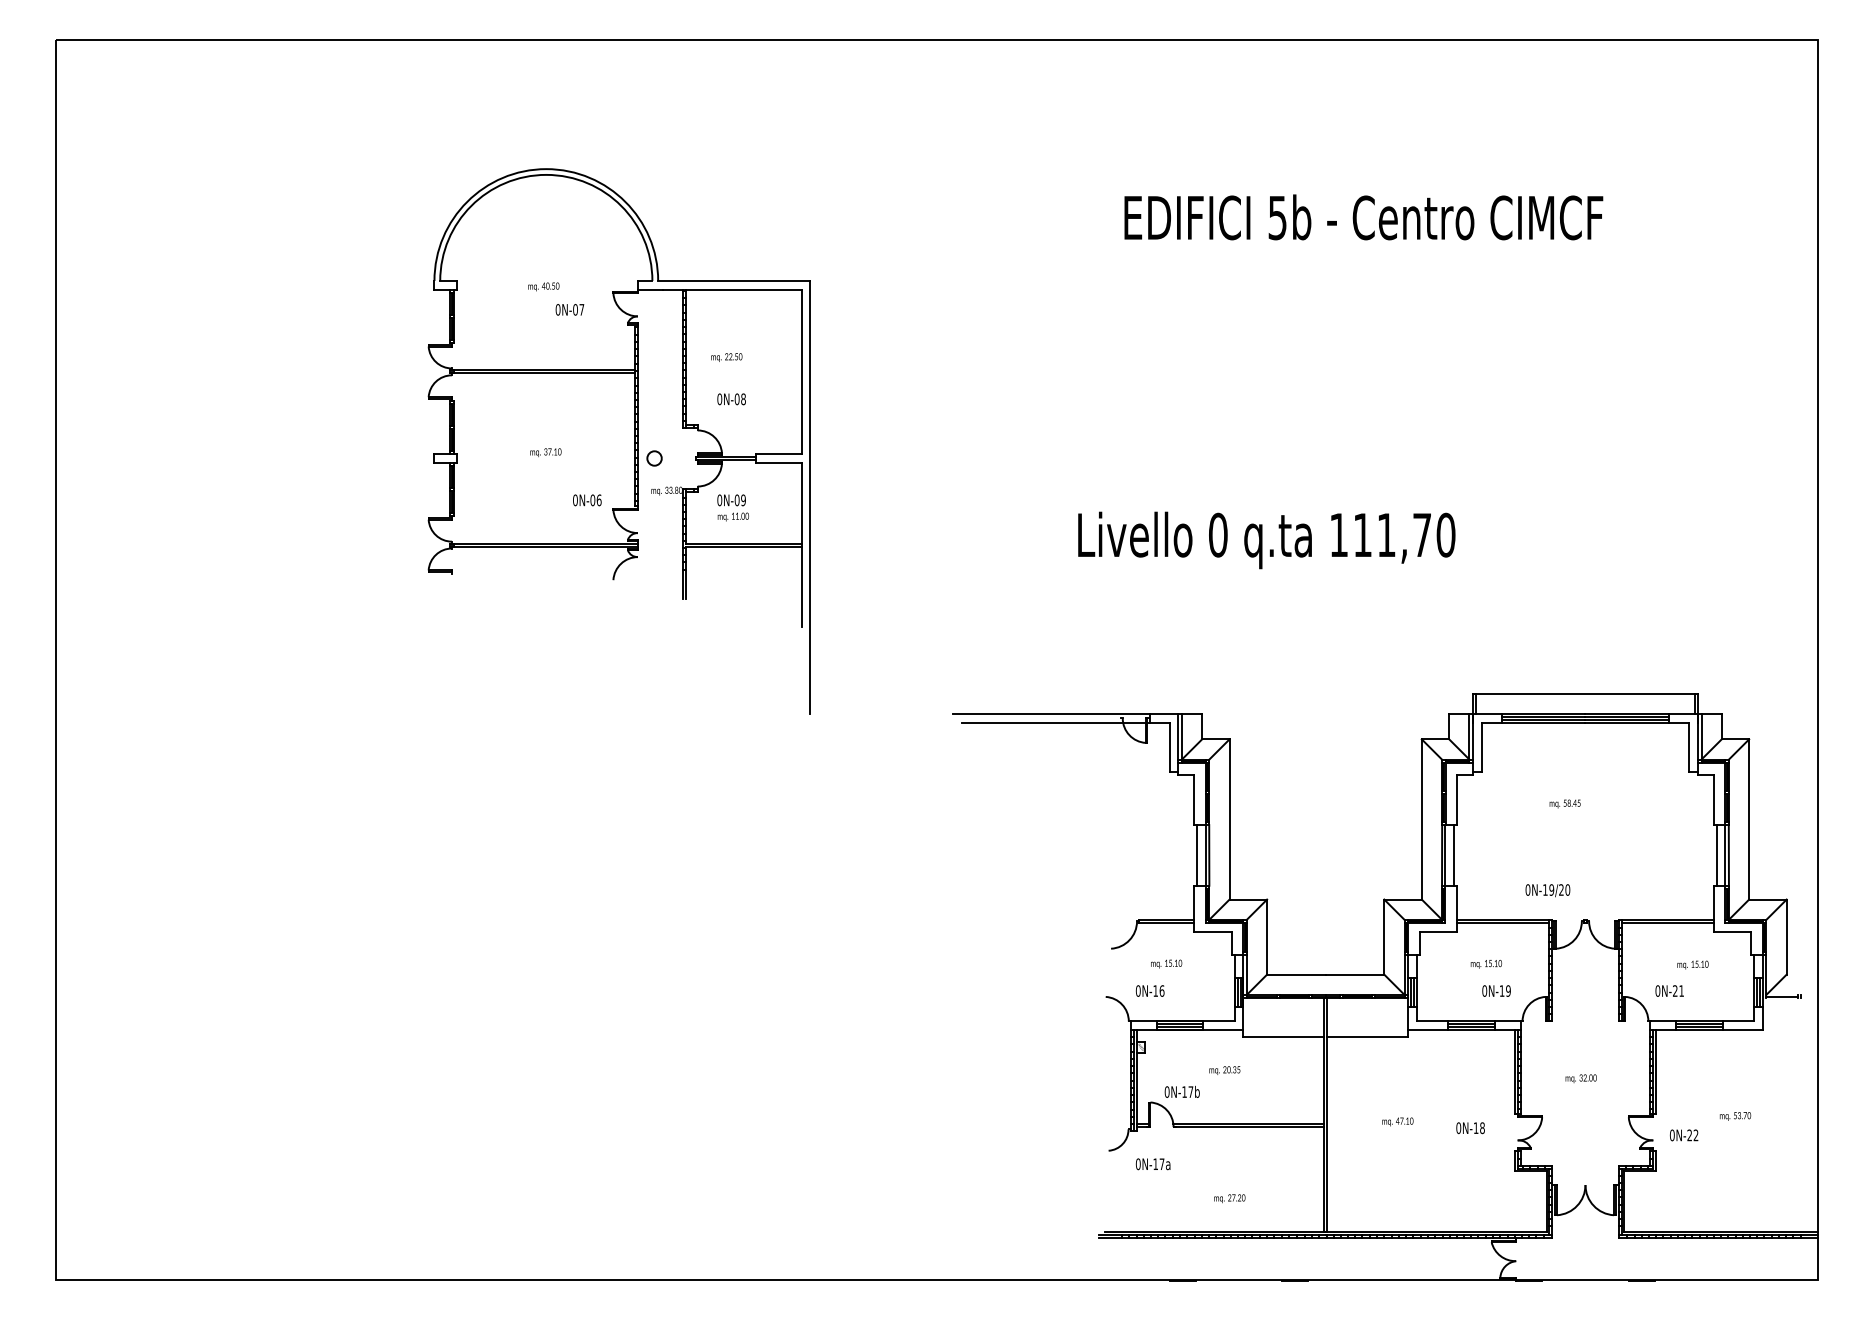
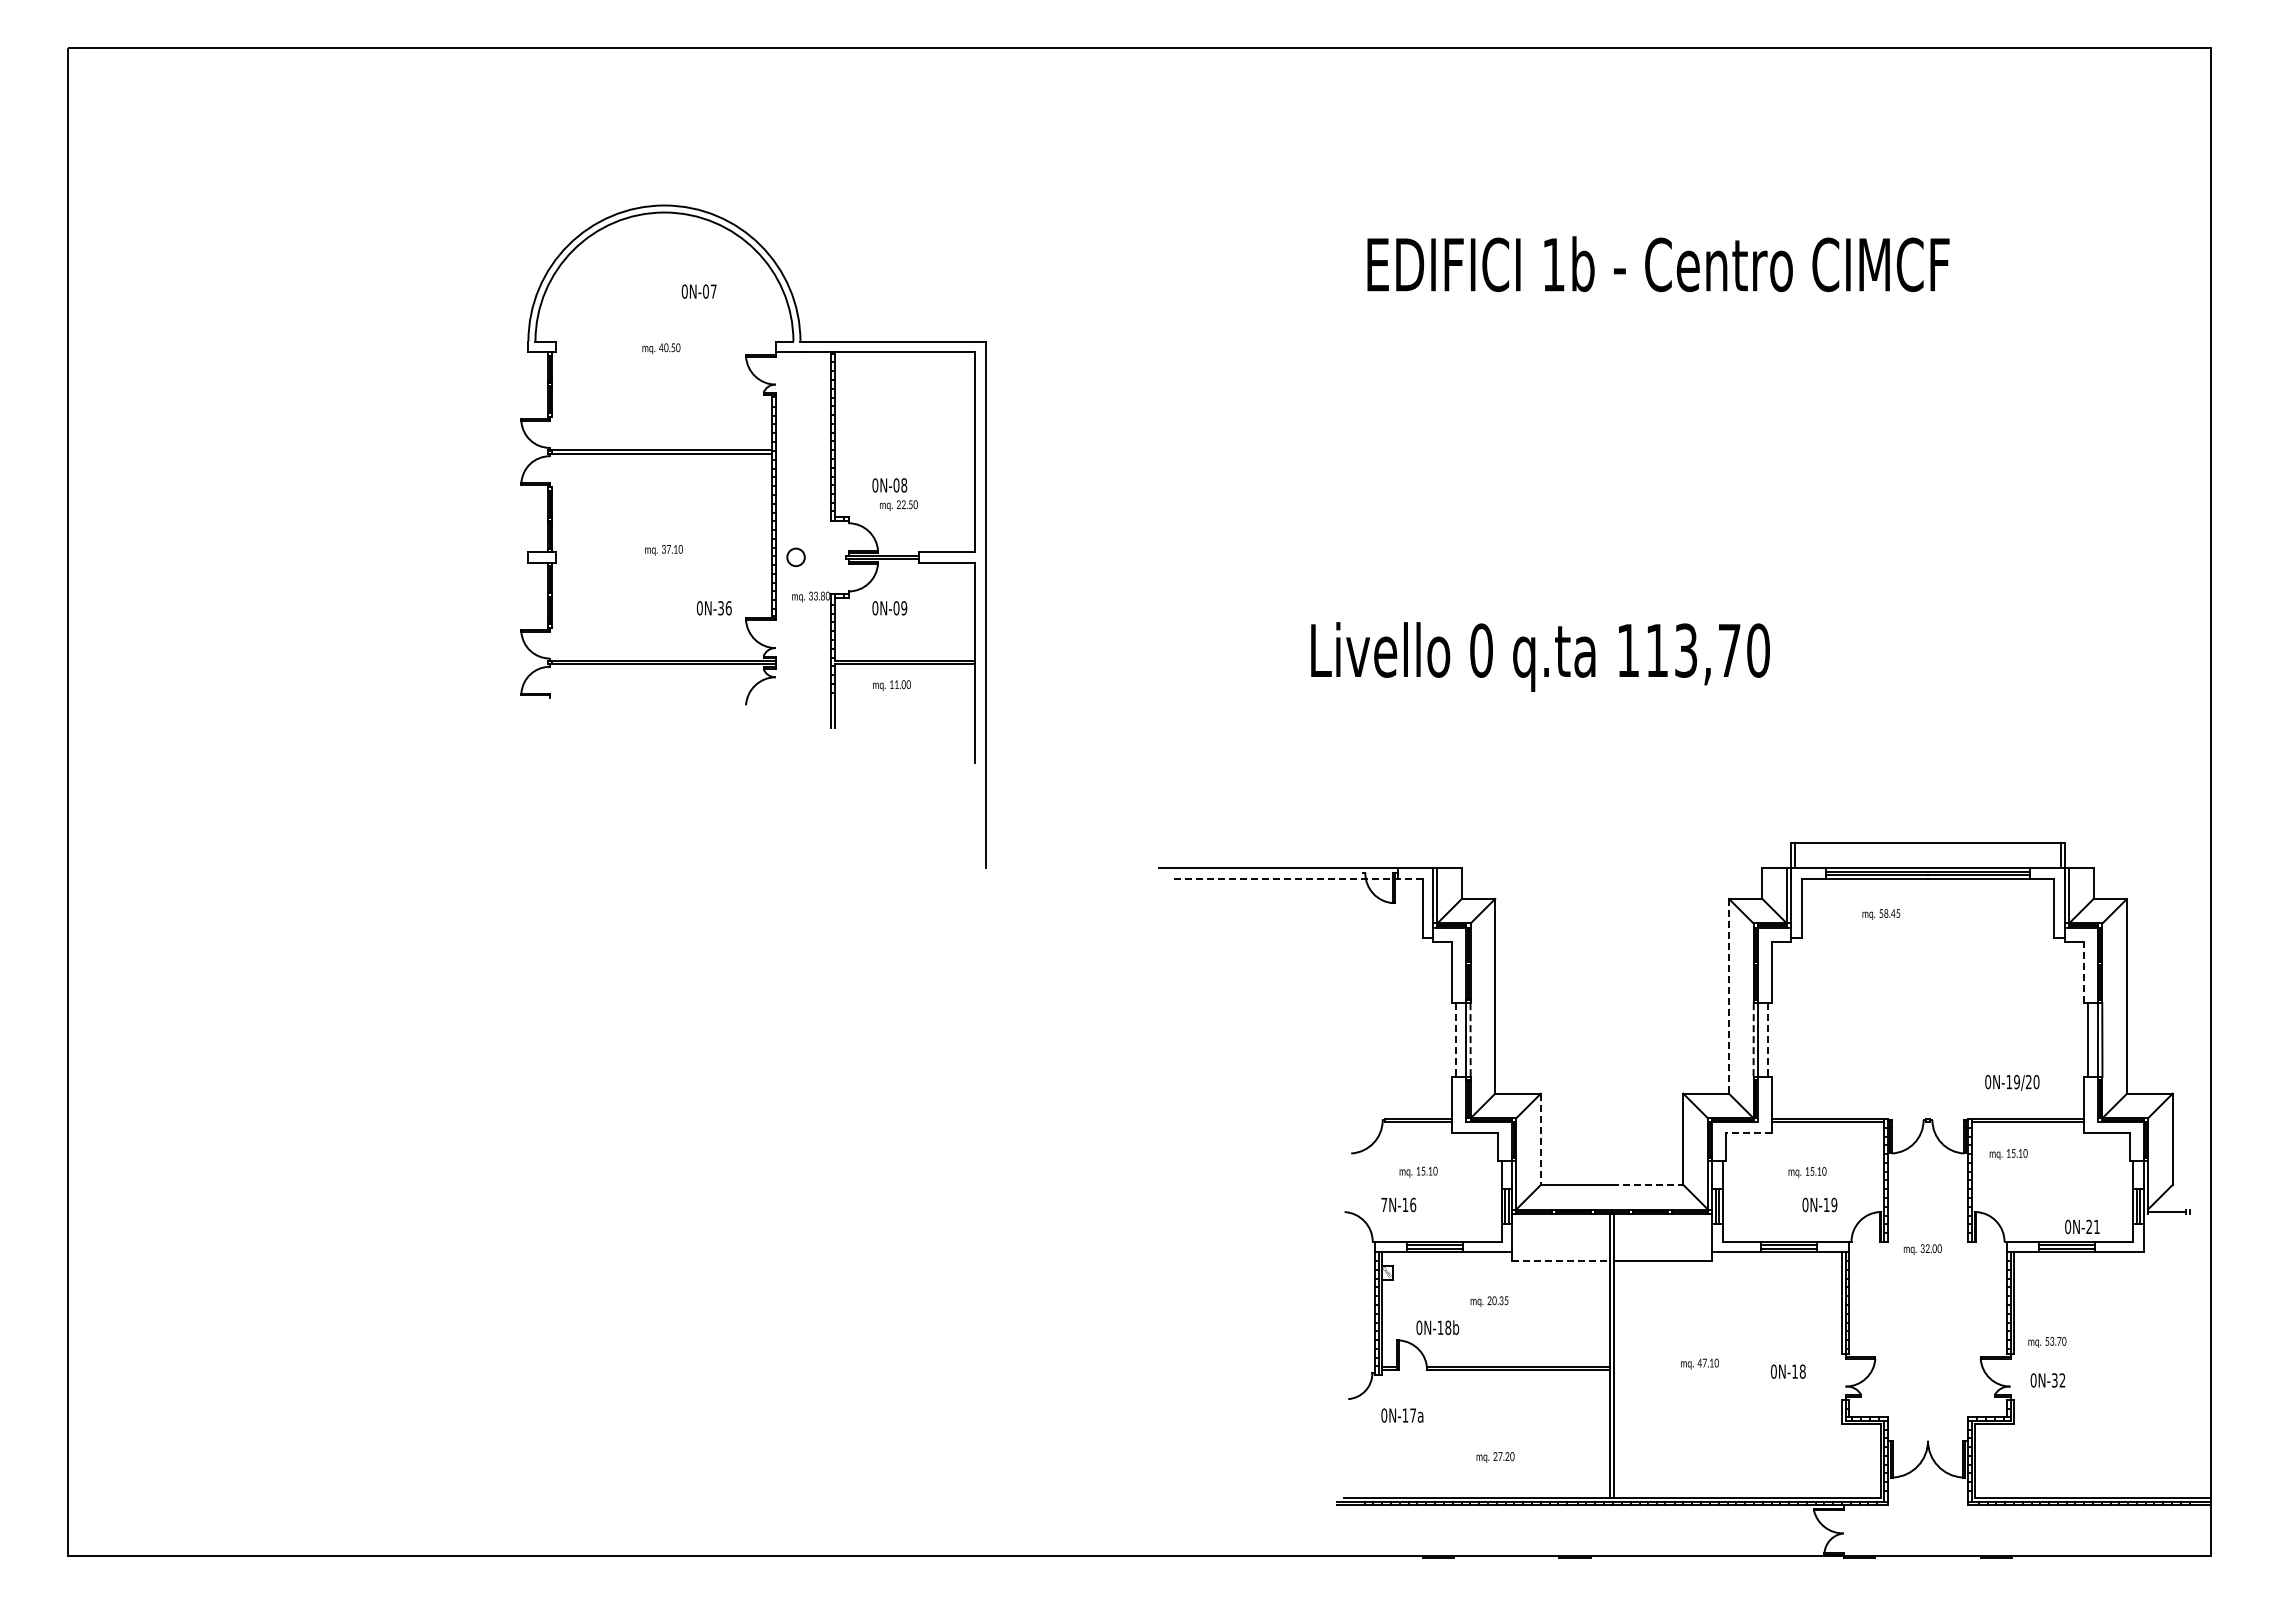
text: (1277, 218) -> (1553, 265), 5b -> 1b
text: (569, 309) -> (698, 291), moved
text: (726, 357) -> (898, 505), moved
text: (593, 500) -> (721, 608), 0N-06 -> 0N-36
text: (733, 516) -> (891, 685), moved
text: (1386, 535) -> (1686, 650), 111,70 -> 113,70
line: (1065, 722) -> (1295, 878), solid -> dashed
line: (1714, 799) -> (2084, 972), solid -> dashed
text: (1565, 804) -> (1881, 914), moved
line: (1422, 819) -> (1729, 996), solid -> dashed
line: (1196, 855) -> (1455, 1040), solid -> dashed
line: (1209, 855) -> (1470, 1040), solid -> dashed
line: (1441, 855) -> (1753, 1040), solid -> dashed
line: (1454, 855) -> (1768, 1040), solid -> dashed
text: (1548, 890) -> (2012, 1082), moved
line: (1438, 932) -> (1749, 1133), solid -> dashed
line: (1266, 937) -> (1540, 1139), solid -> dashed
text: (1692, 965) -> (2008, 1154), moved
line: (1354, 974) -> (1647, 1184), solid -> dashed
text: (1138, 990) -> (1384, 1204), 0N-16 -> 7N-16
text: (1669, 990) -> (2082, 1226), moved
line: (1284, 1037) -> (1561, 1261), solid -> dashed
text: (1580, 1078) -> (1922, 1249), moved
text: (1191, 1091) -> (1448, 1327), 0N-17b -> 0N-18b
text: (1735, 1116) -> (2047, 1342), moved
text: (1689, 1135) -> (2054, 1380), 0N-22 -> 0N-32

